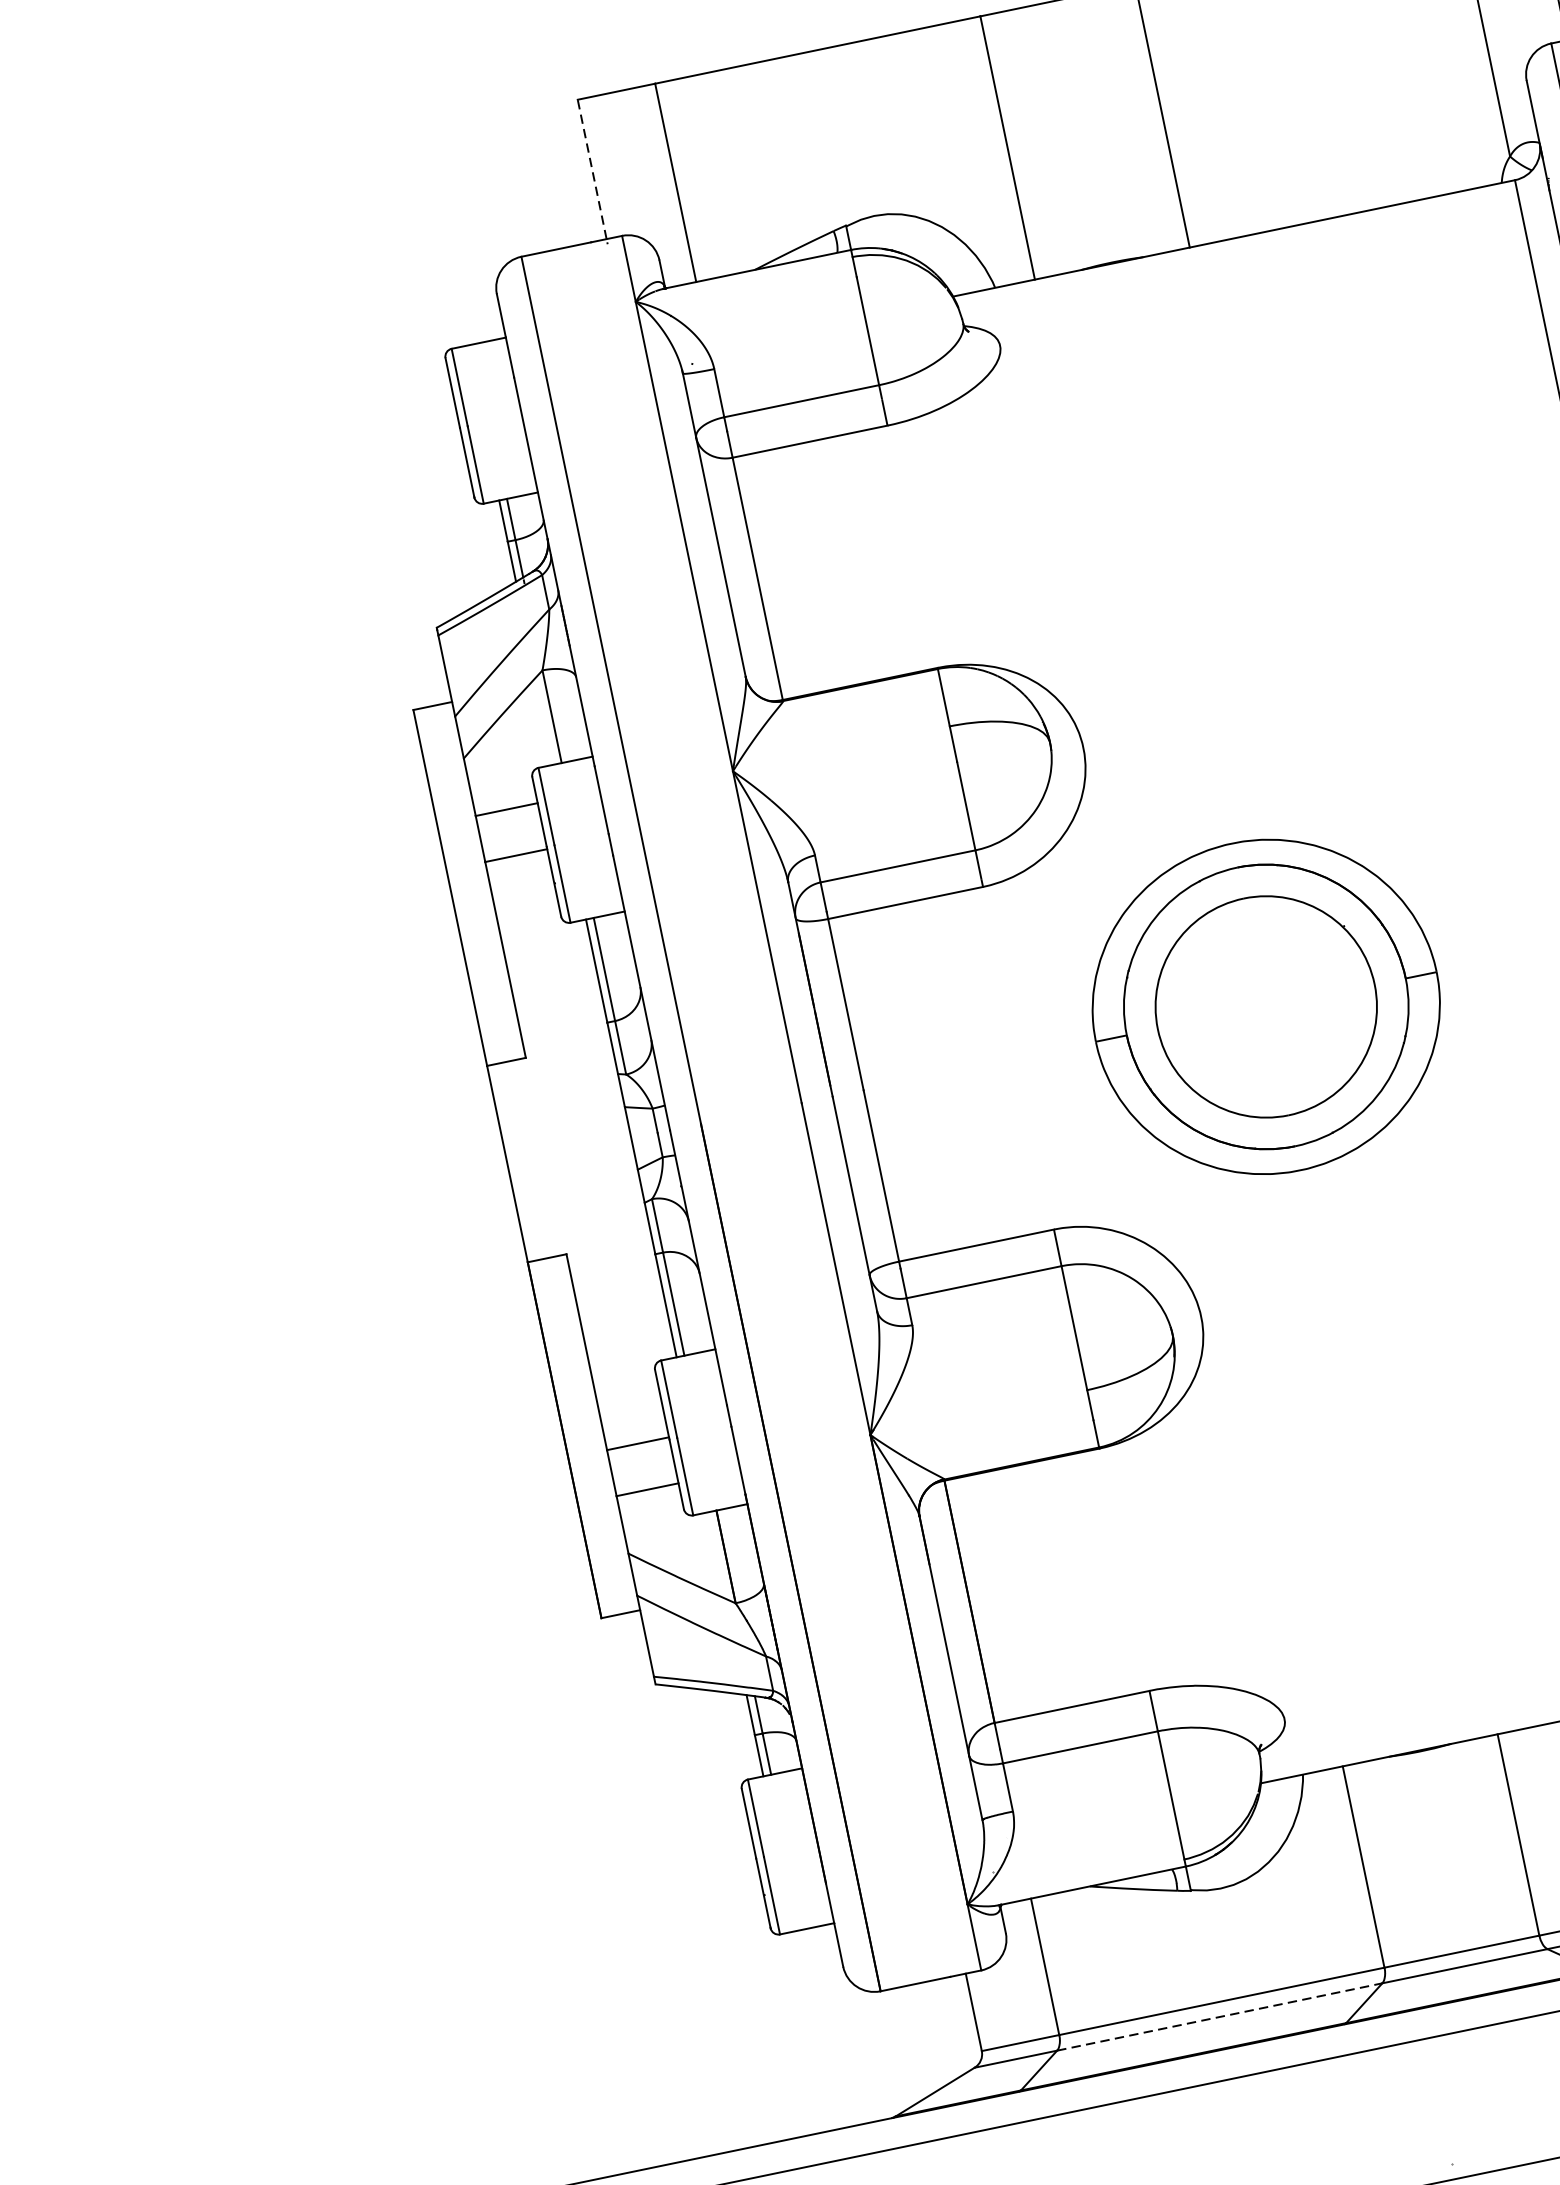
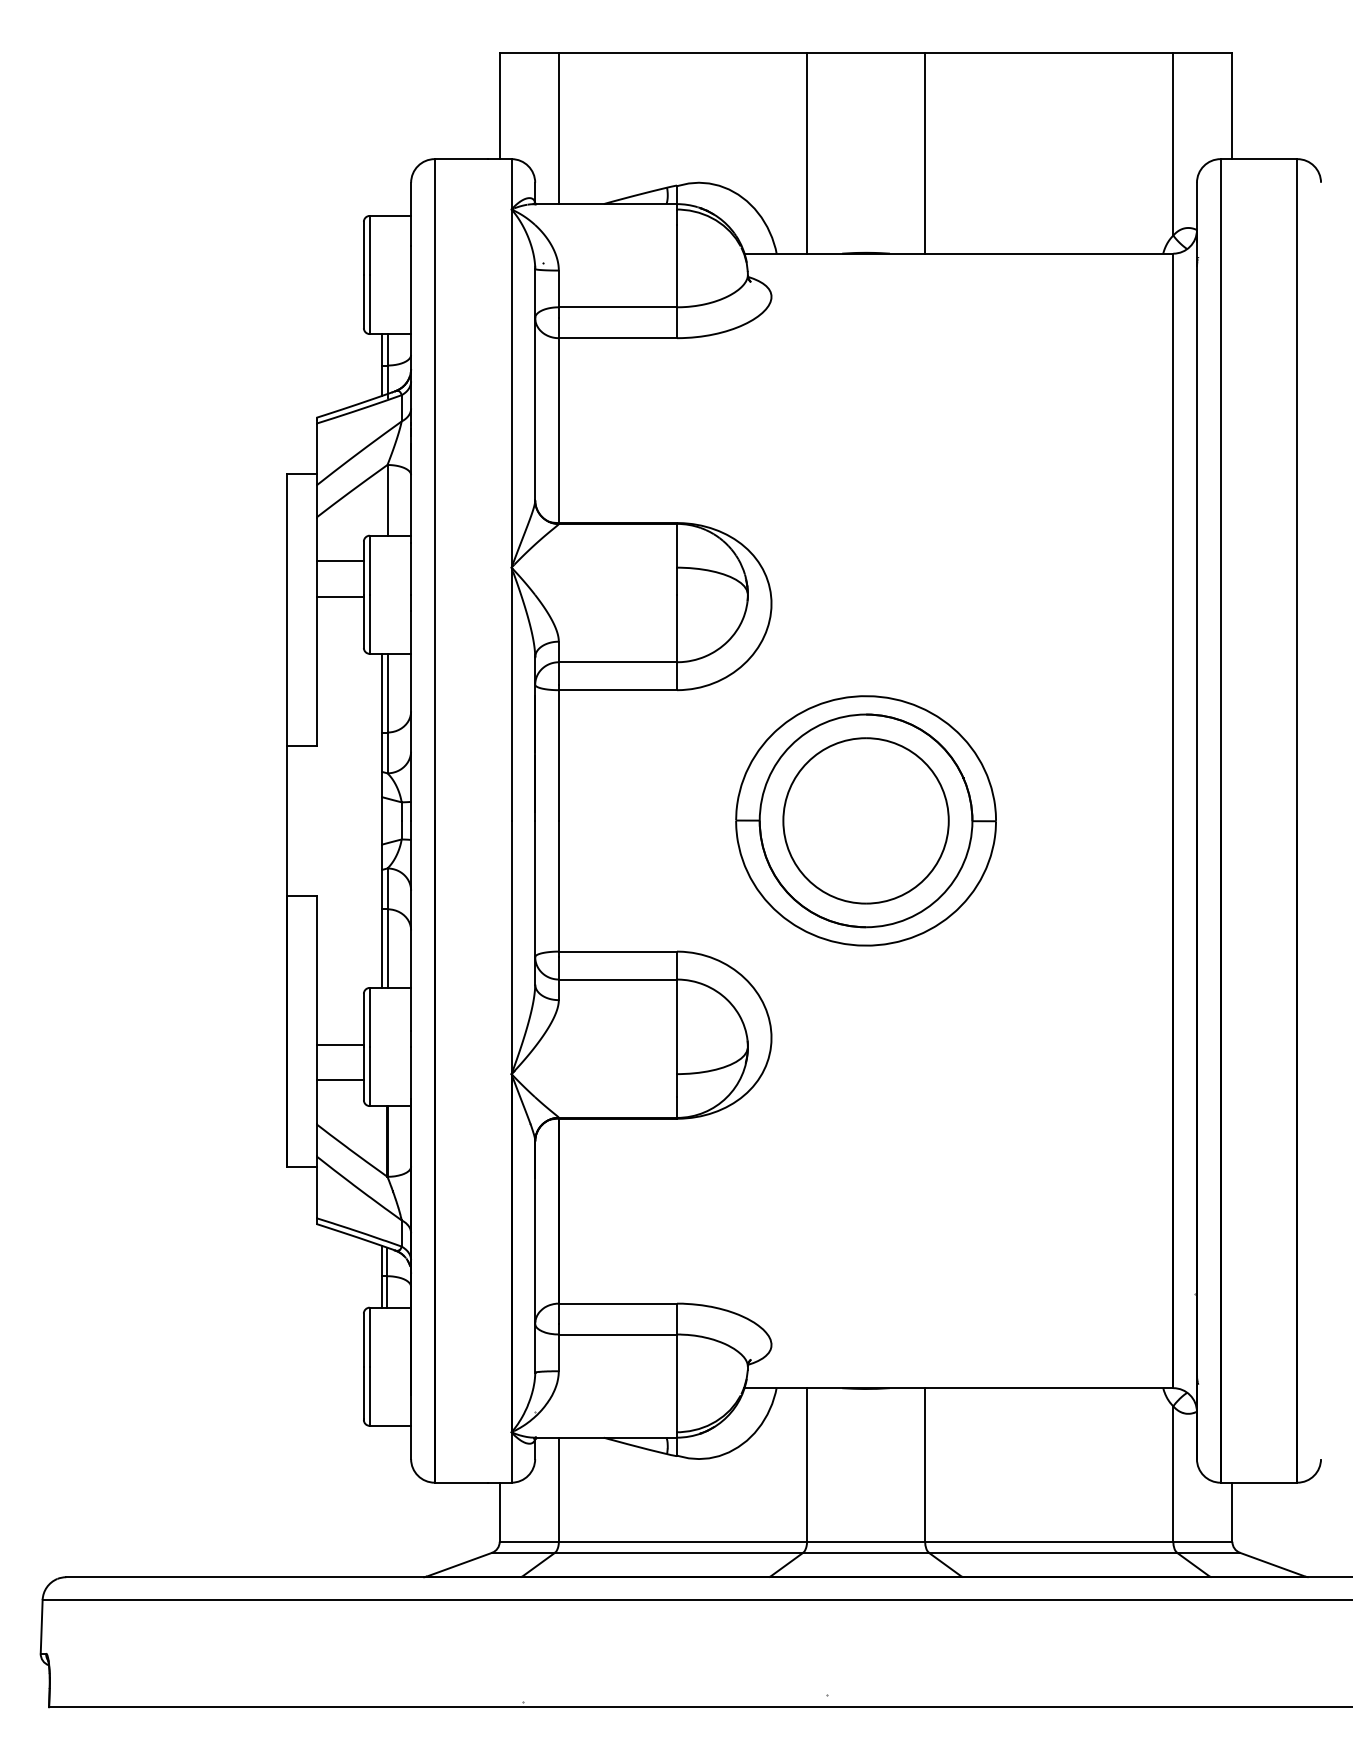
line: (591, 168) -> (499, 105), dashed -> solid
line: (1220, 2016) -> (679, 1552), dashed -> solid

